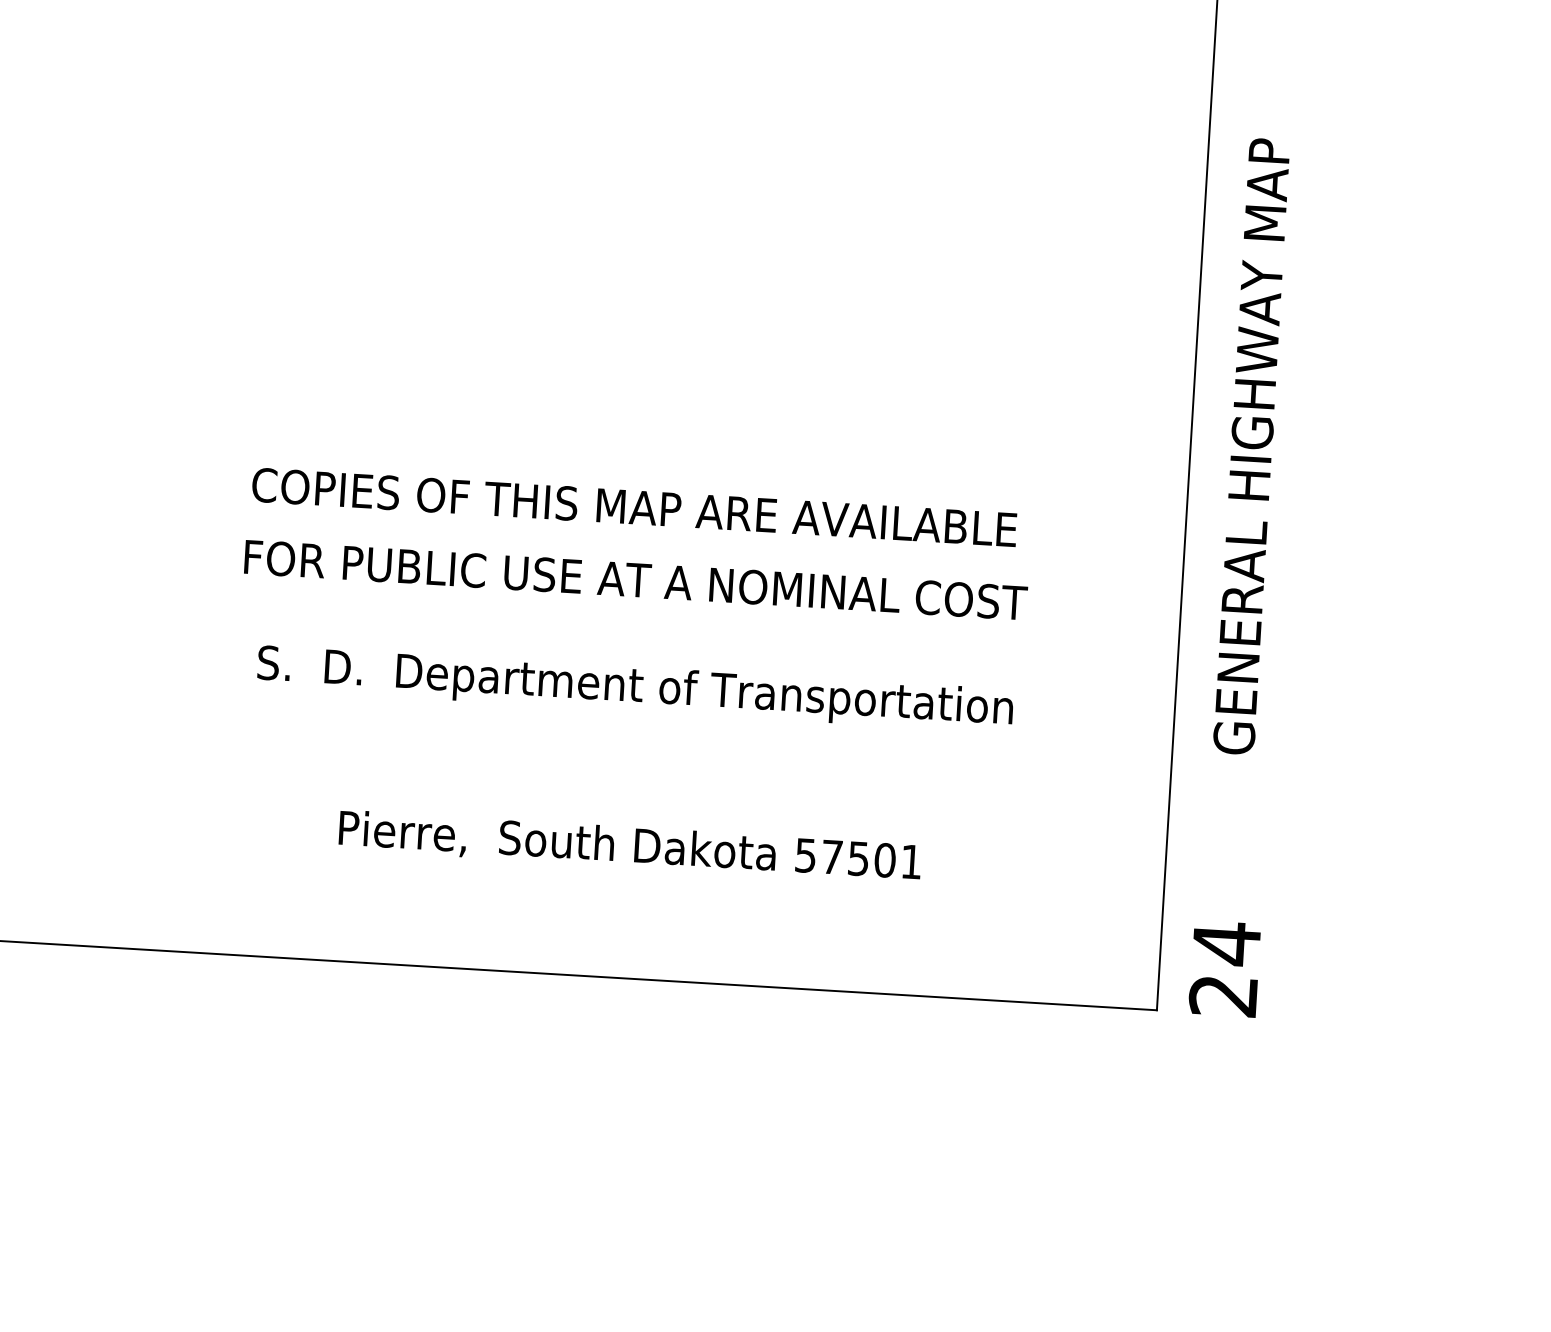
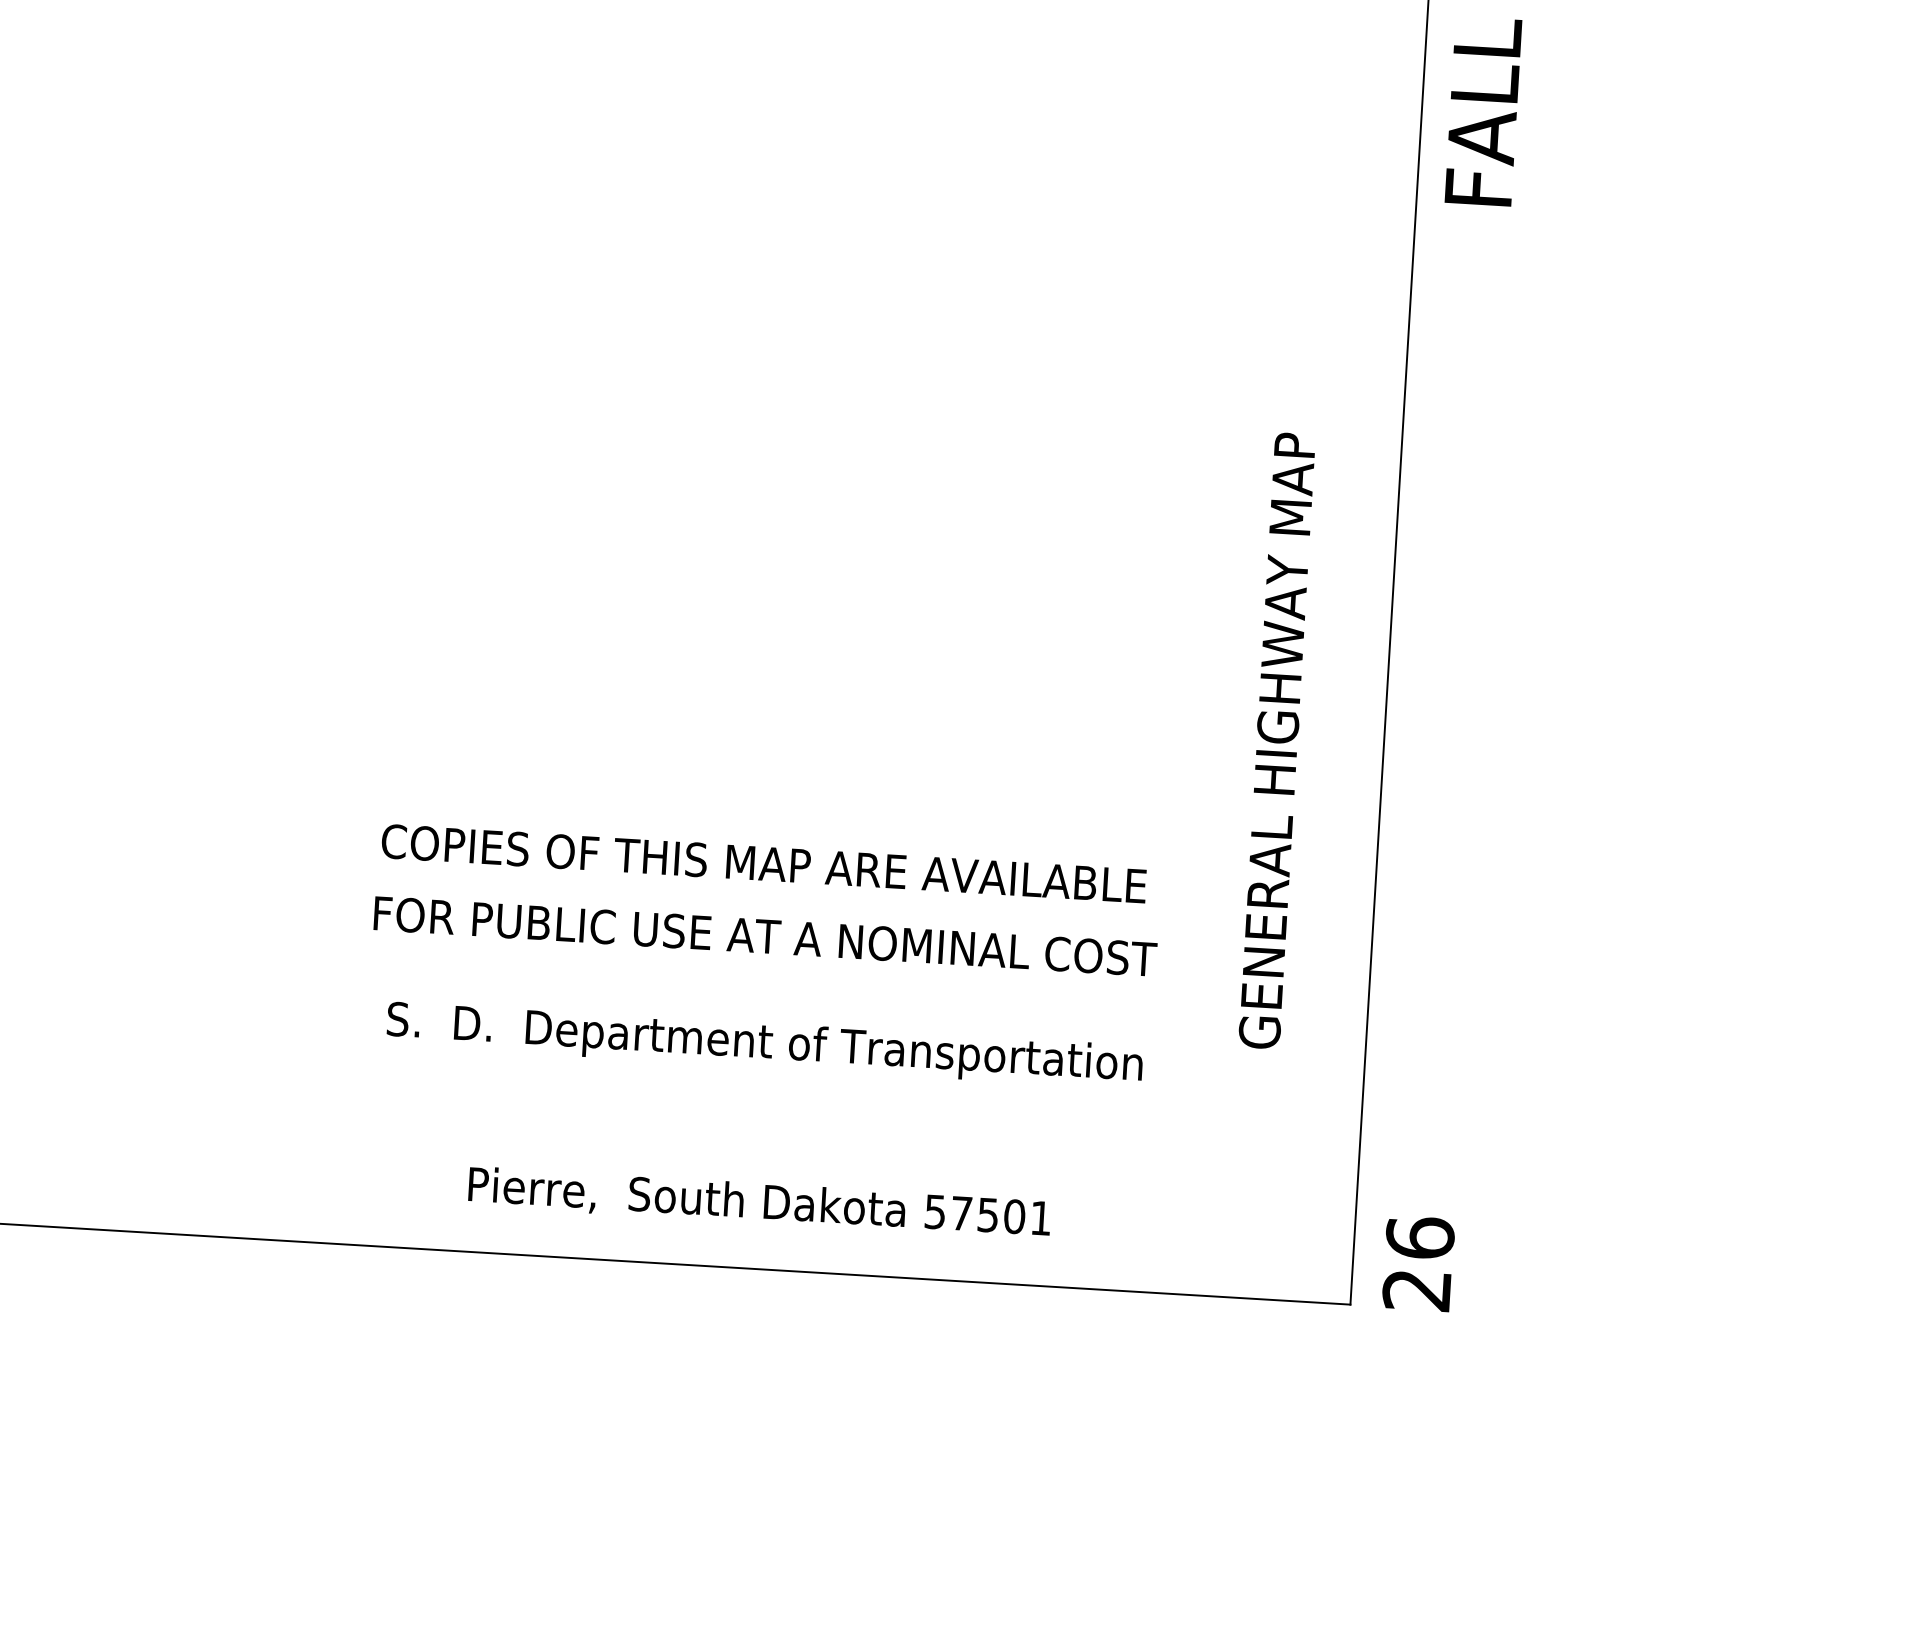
text: (1250, 446) -> (1276, 740), moved
text: (635, 673) -> (765, 1029), moved
text: (1226, 944) -> (1420, 1238), 24 -> 26

